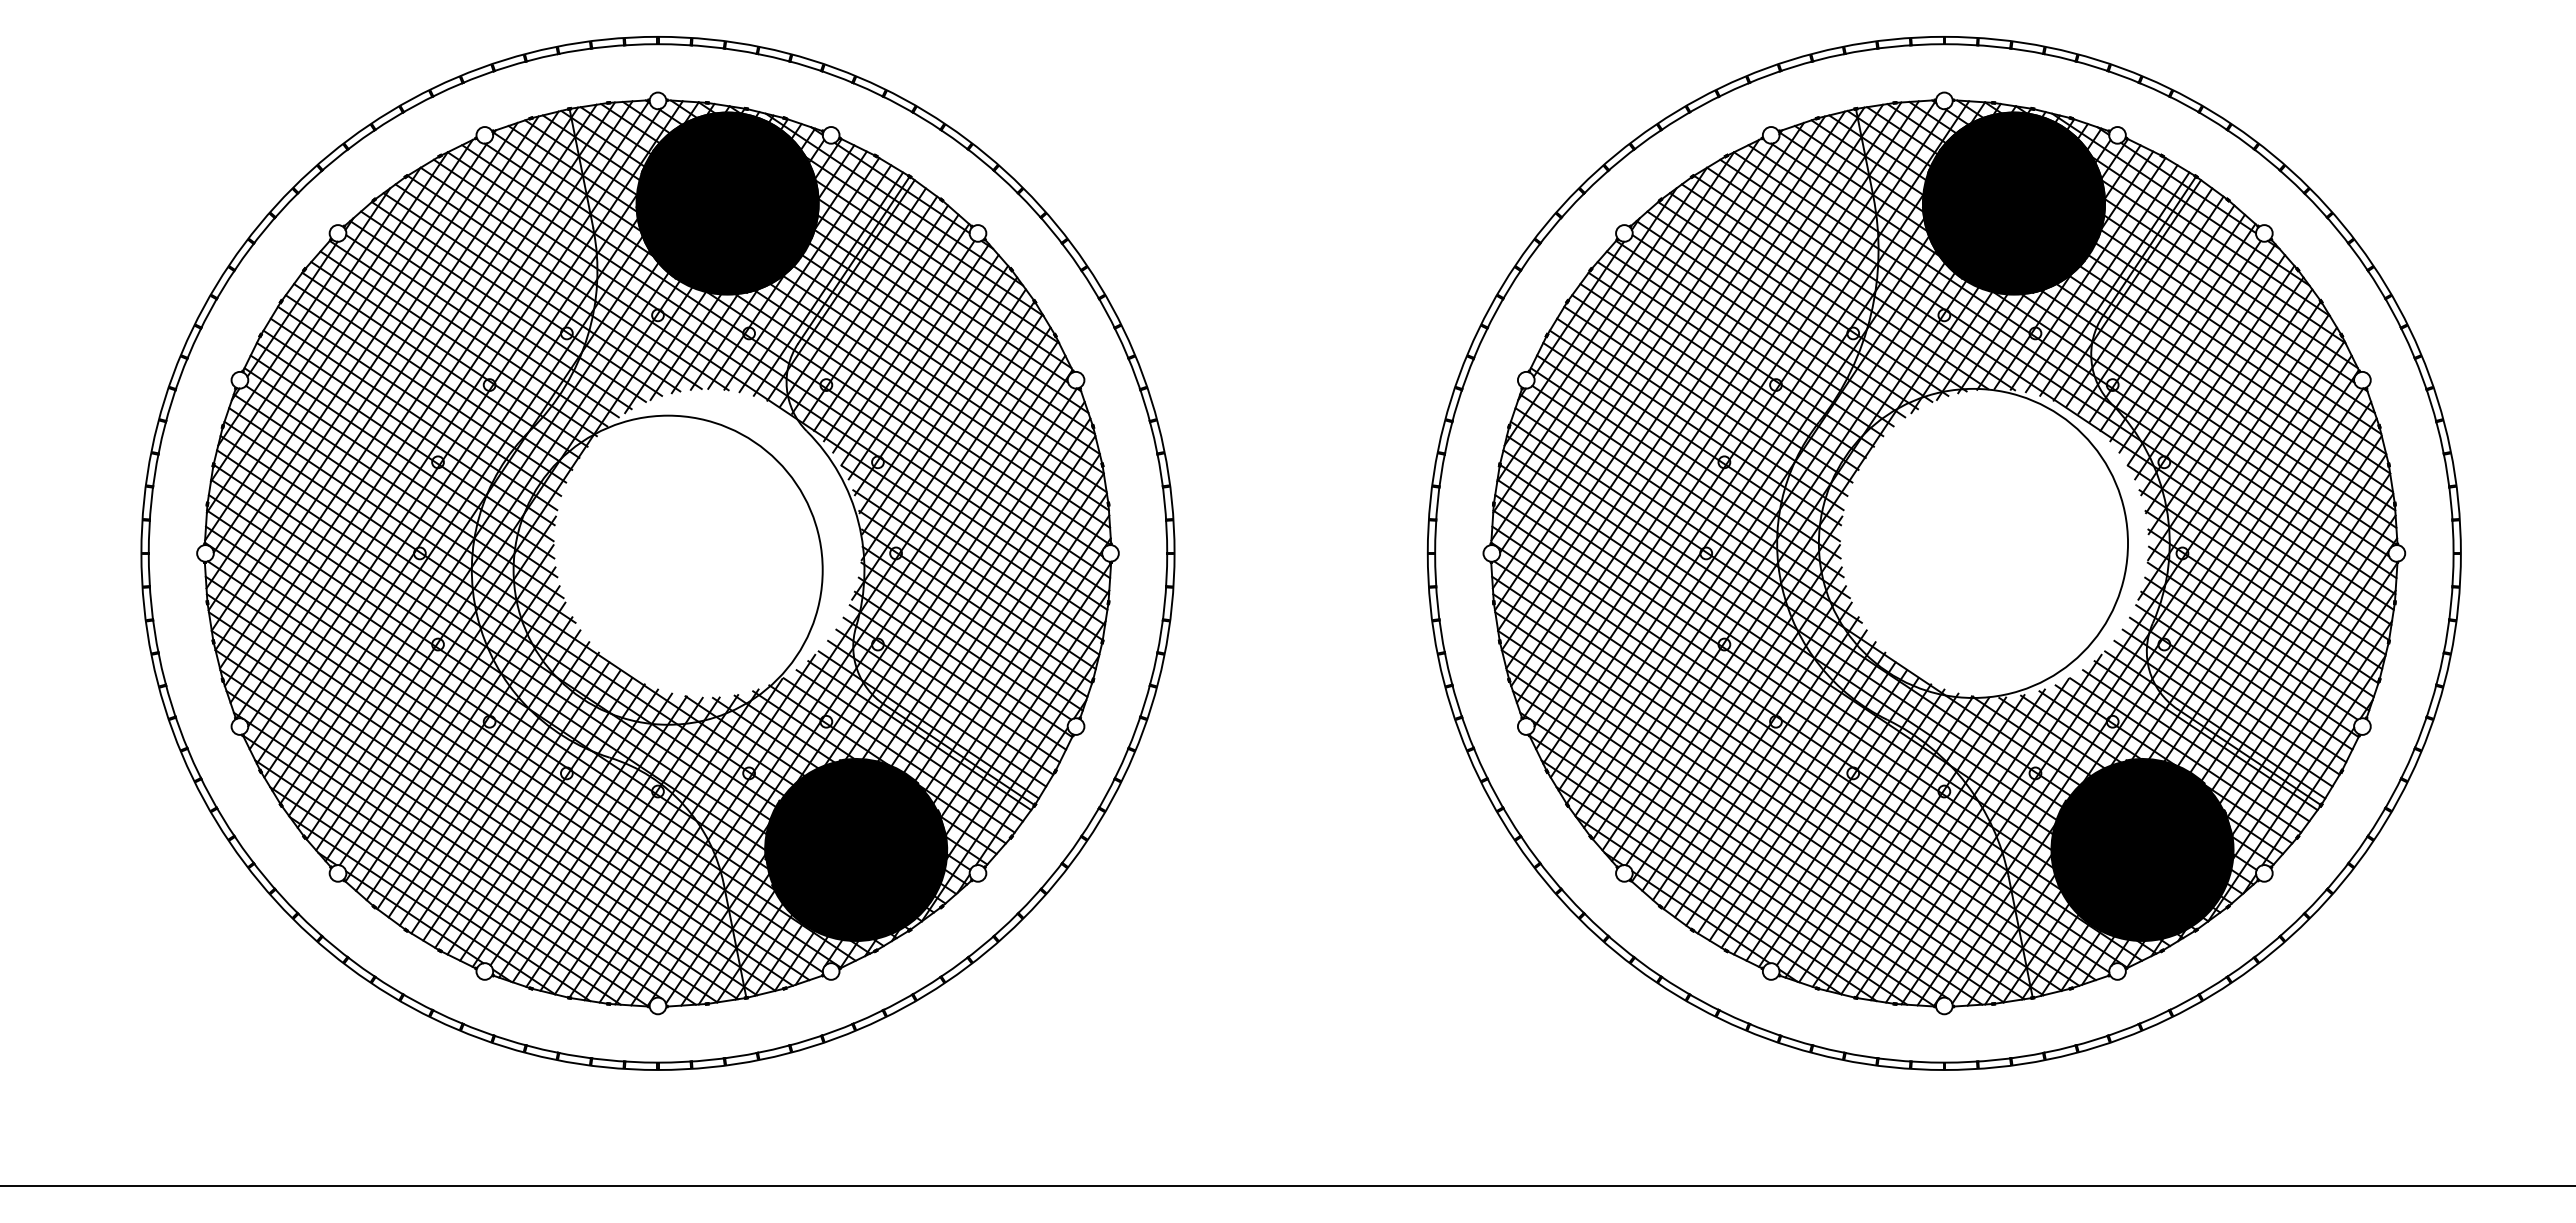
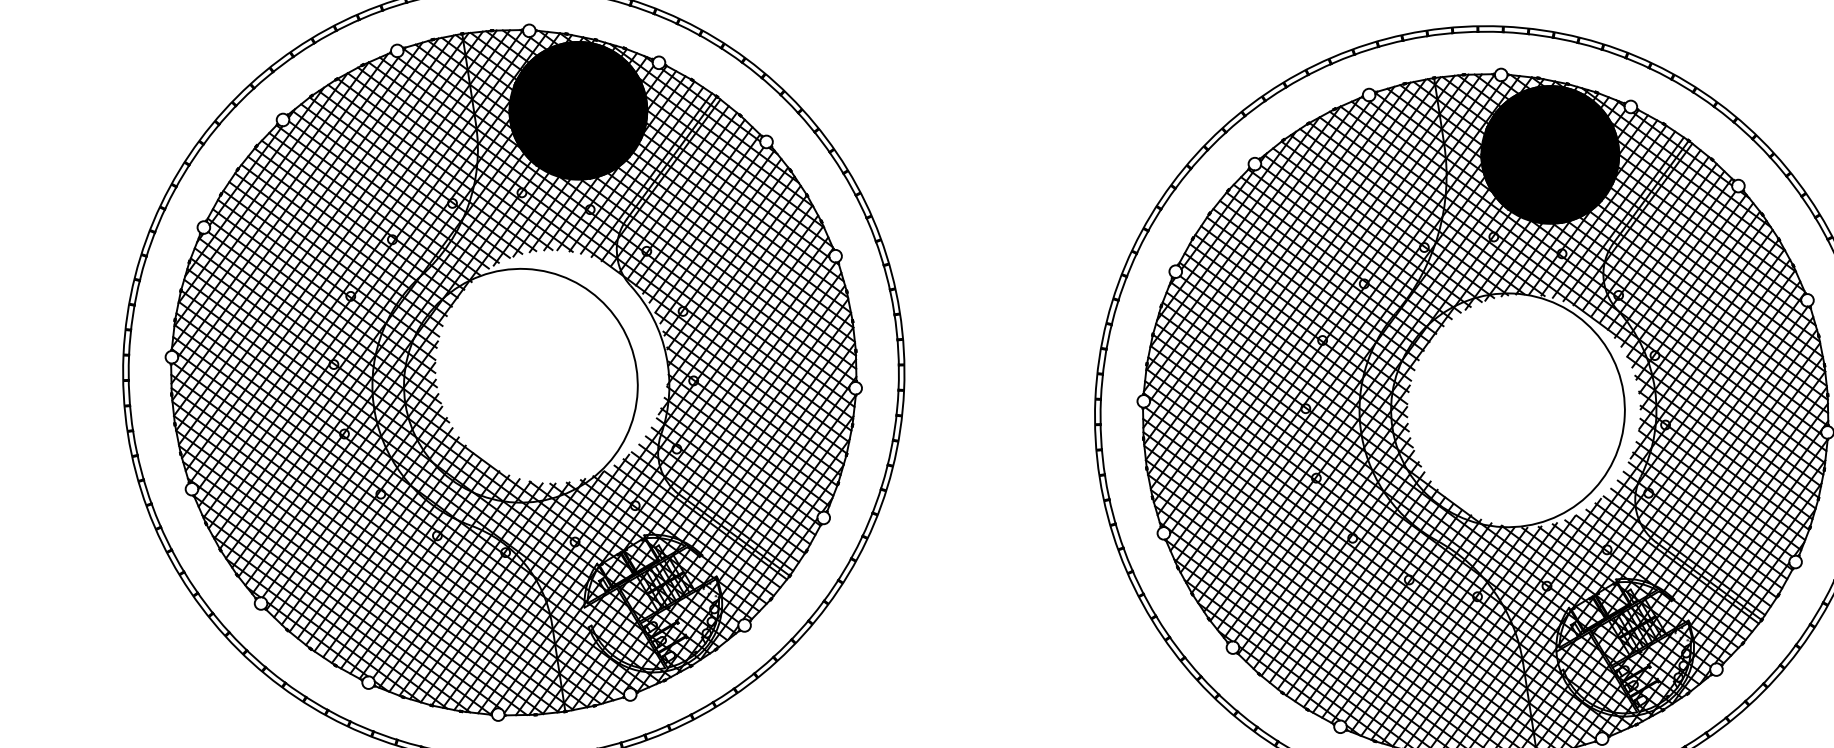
fill: (856, 849) -> (653, 603), removed
fill: (2142, 849) -> (1625, 647), removed

